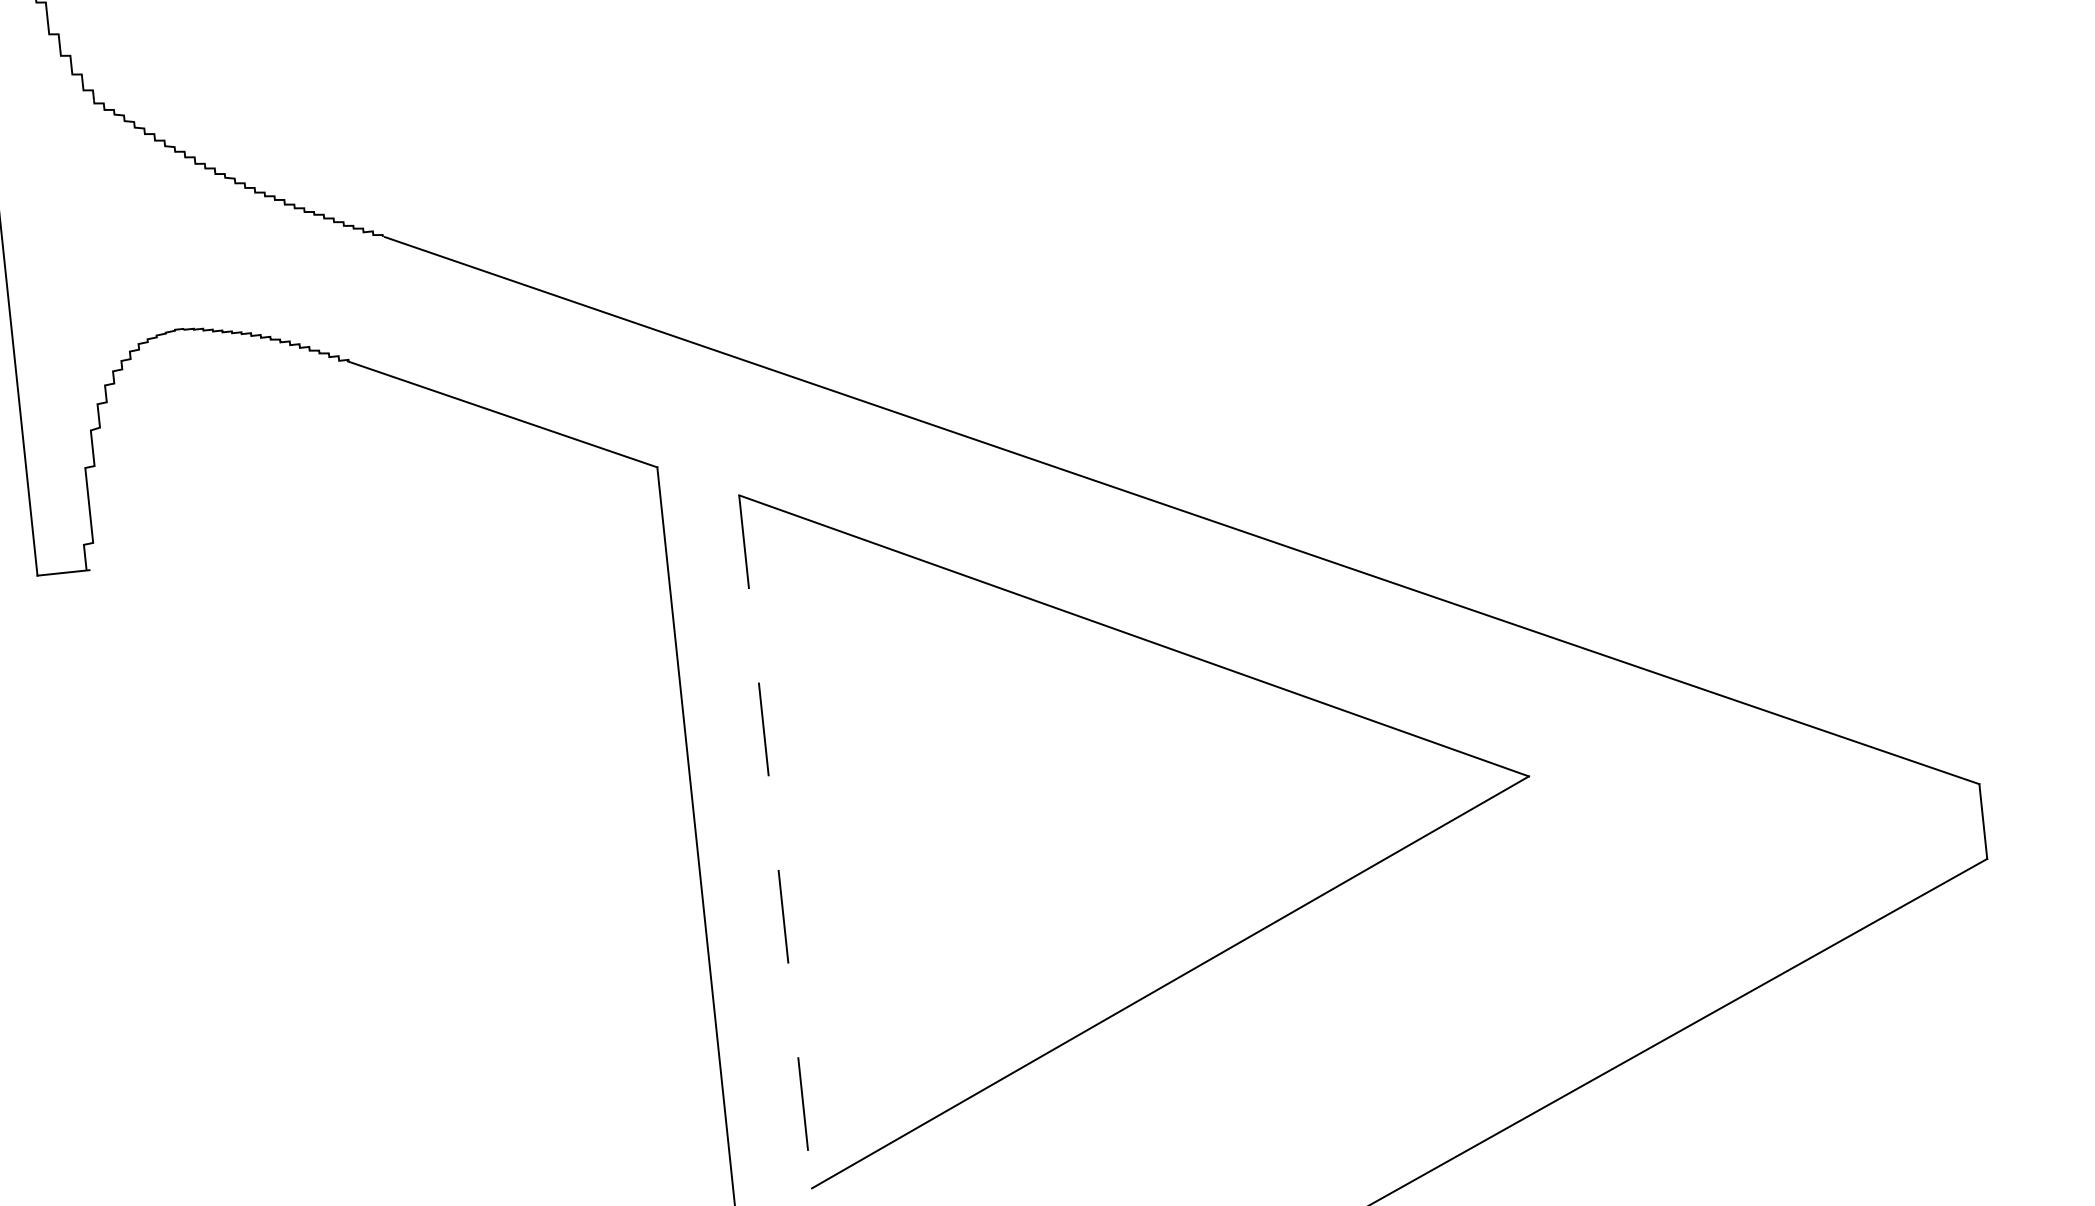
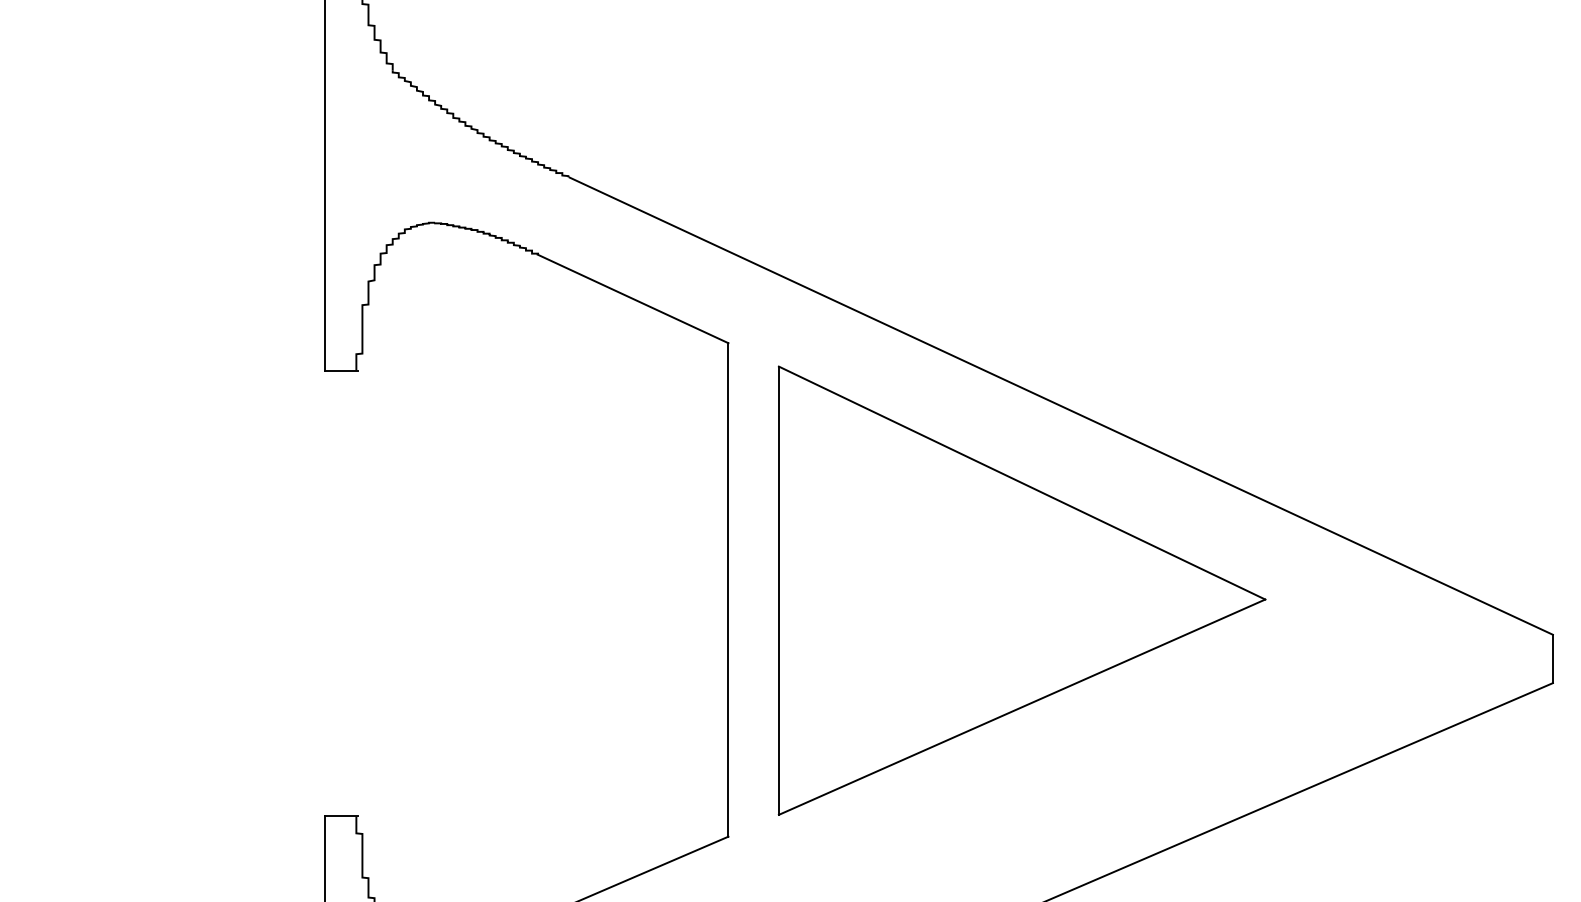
line: (775, 843) -> (778, 591), dashed -> solid

